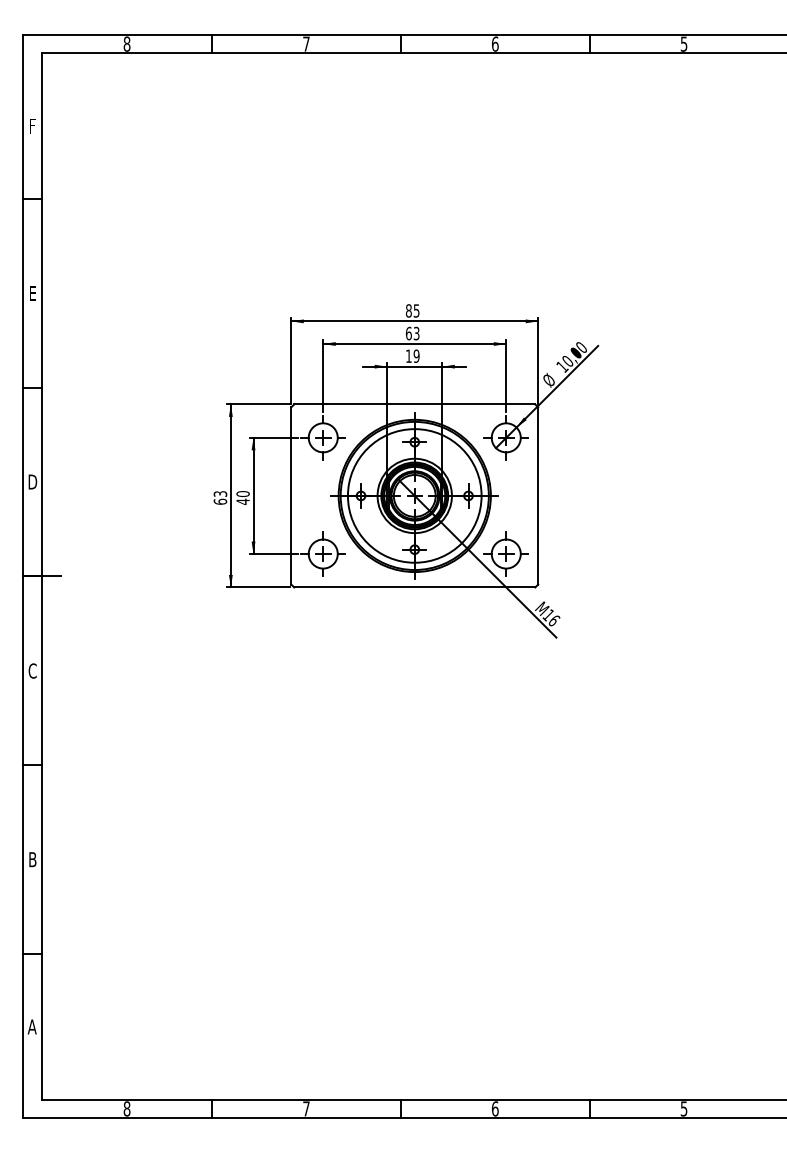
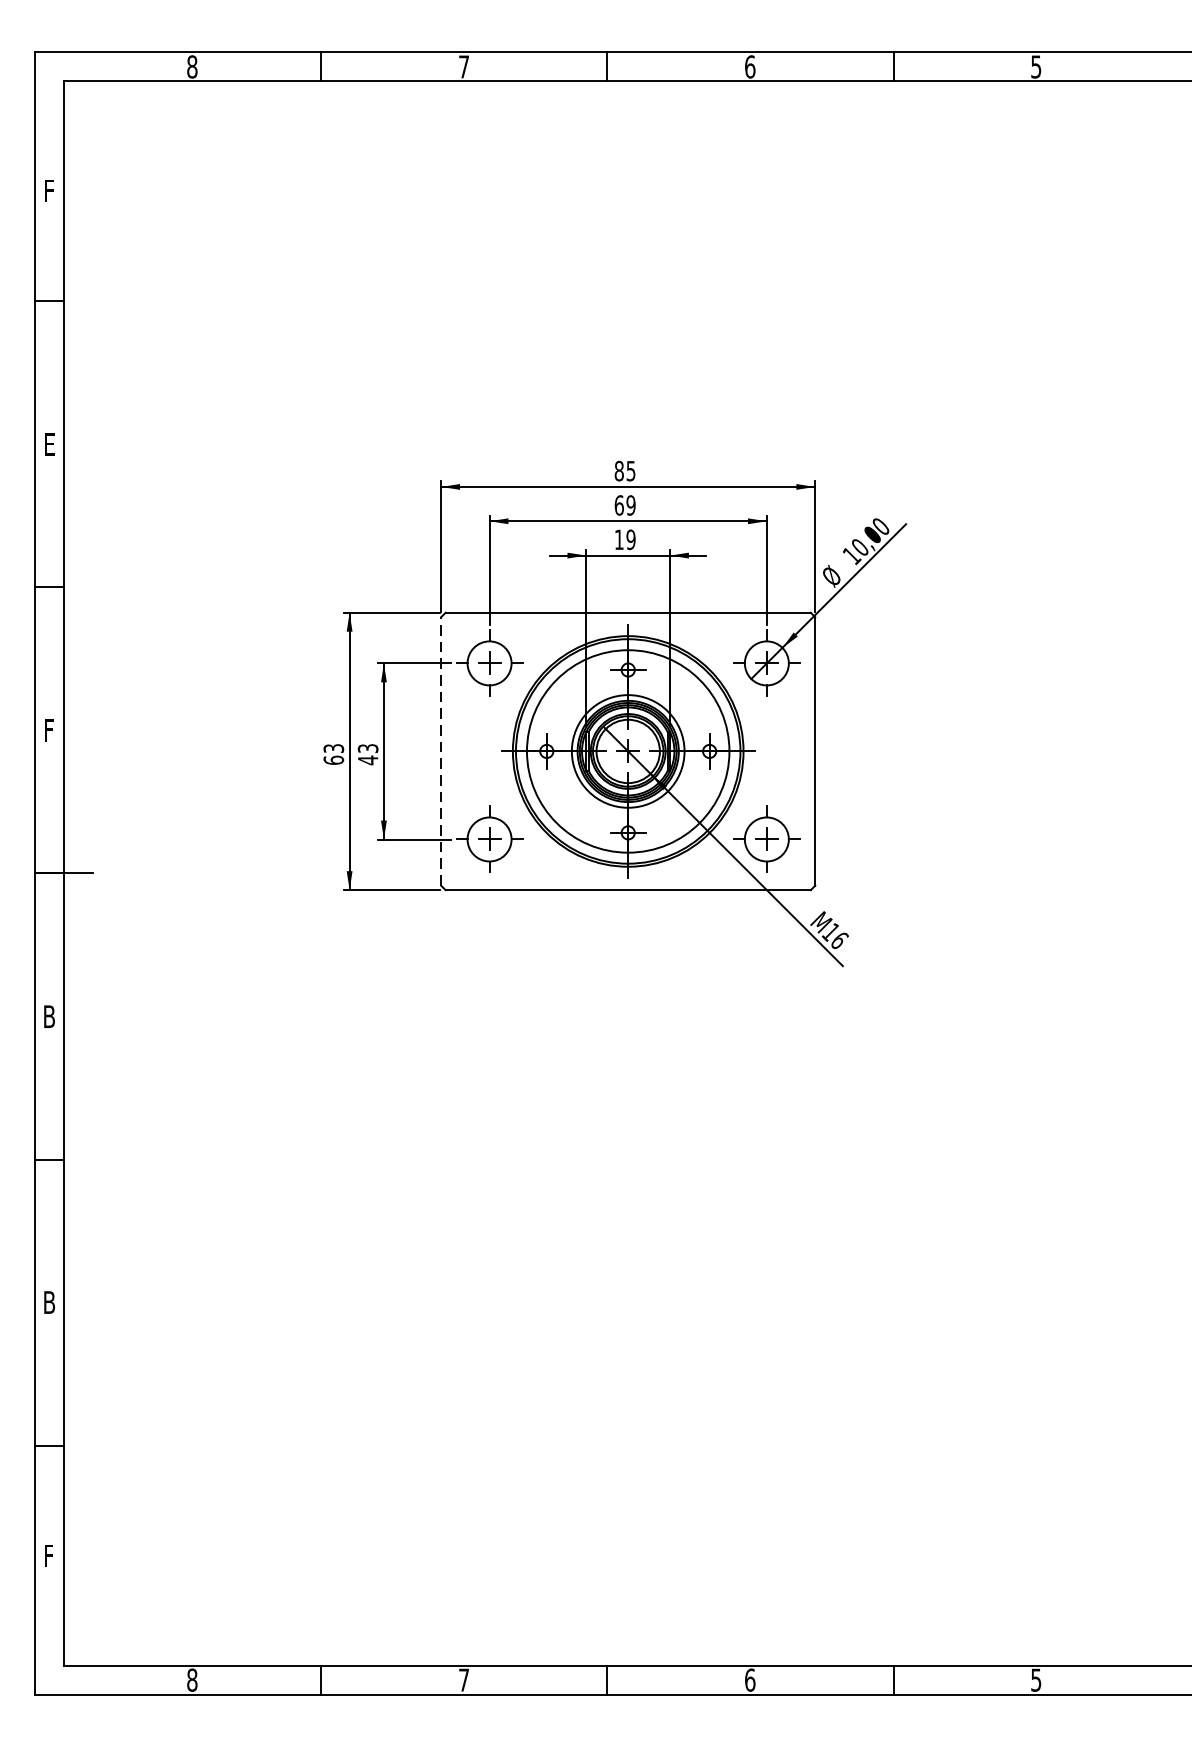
text: (416, 333) -> (630, 505), 63 -> 69
text: (32, 481) -> (49, 729), D -> F
text: (242, 494) -> (367, 749), 40 -> 43
line: (291, 495) -> (441, 750), solid -> dashed
text: (32, 670) -> (49, 1015), C -> B
text: (31, 1026) -> (47, 1555), A -> F

